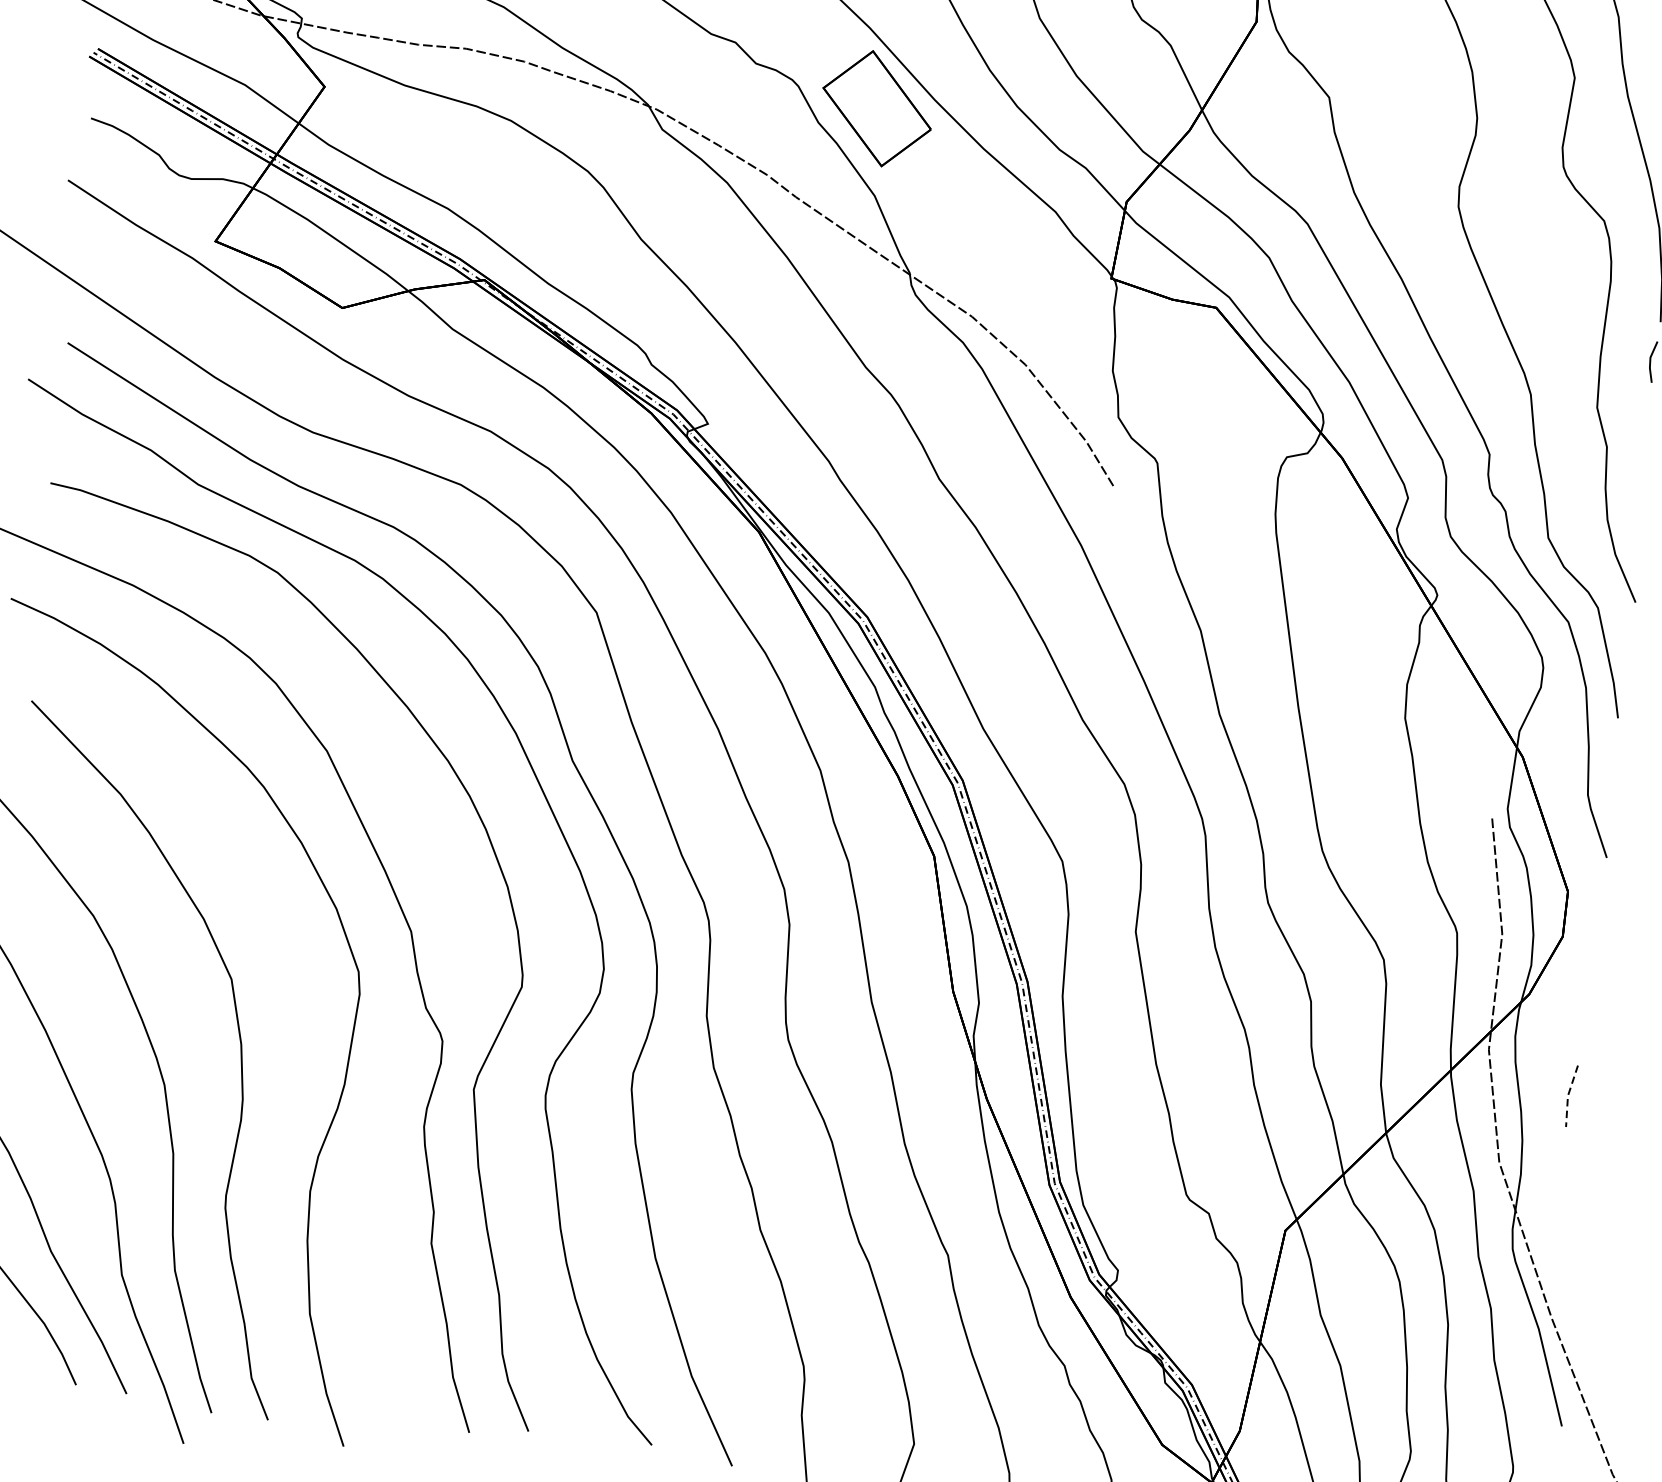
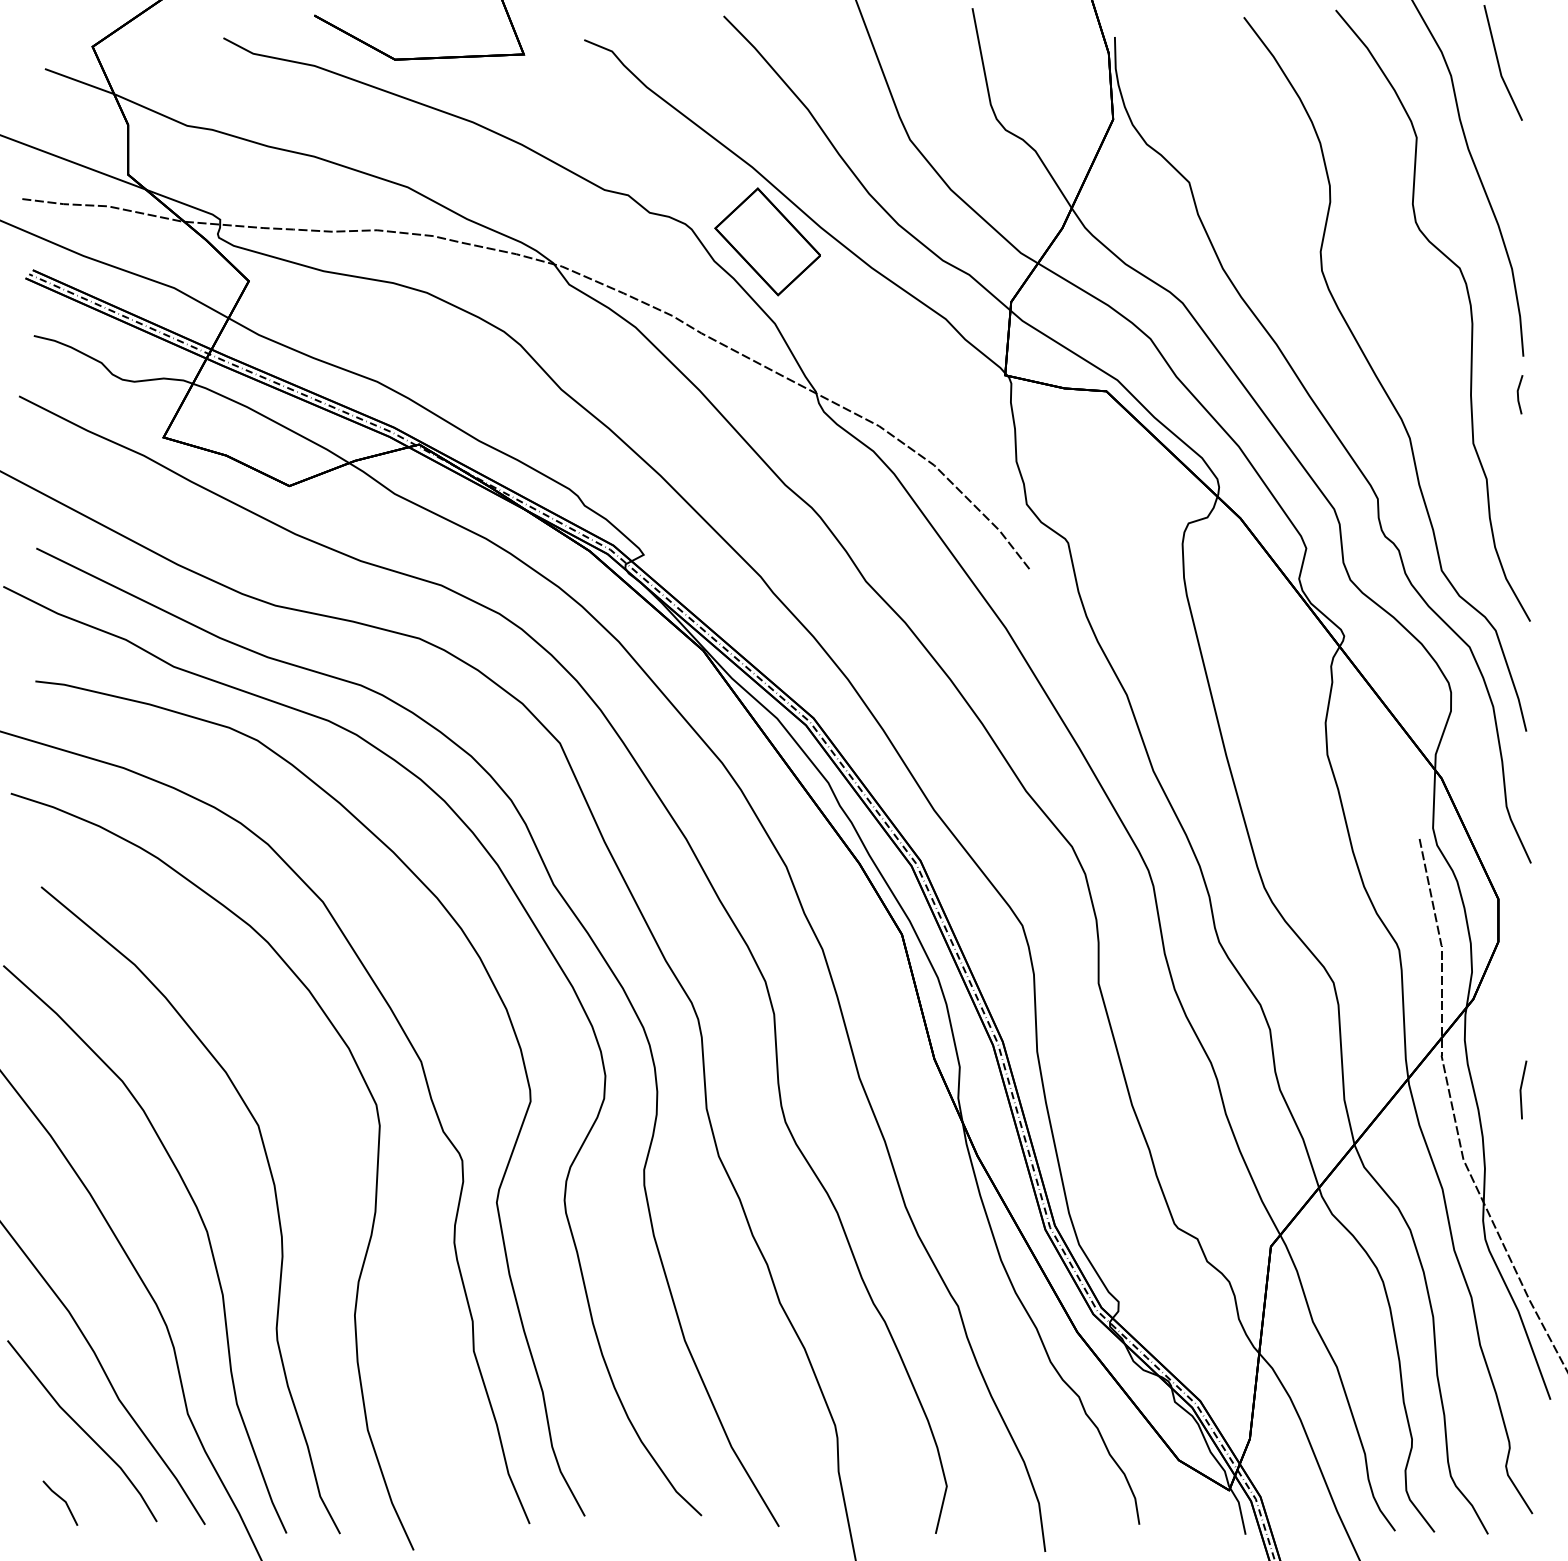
line: (1567, 1096) -> (1520, 1090), dashed -> solid

